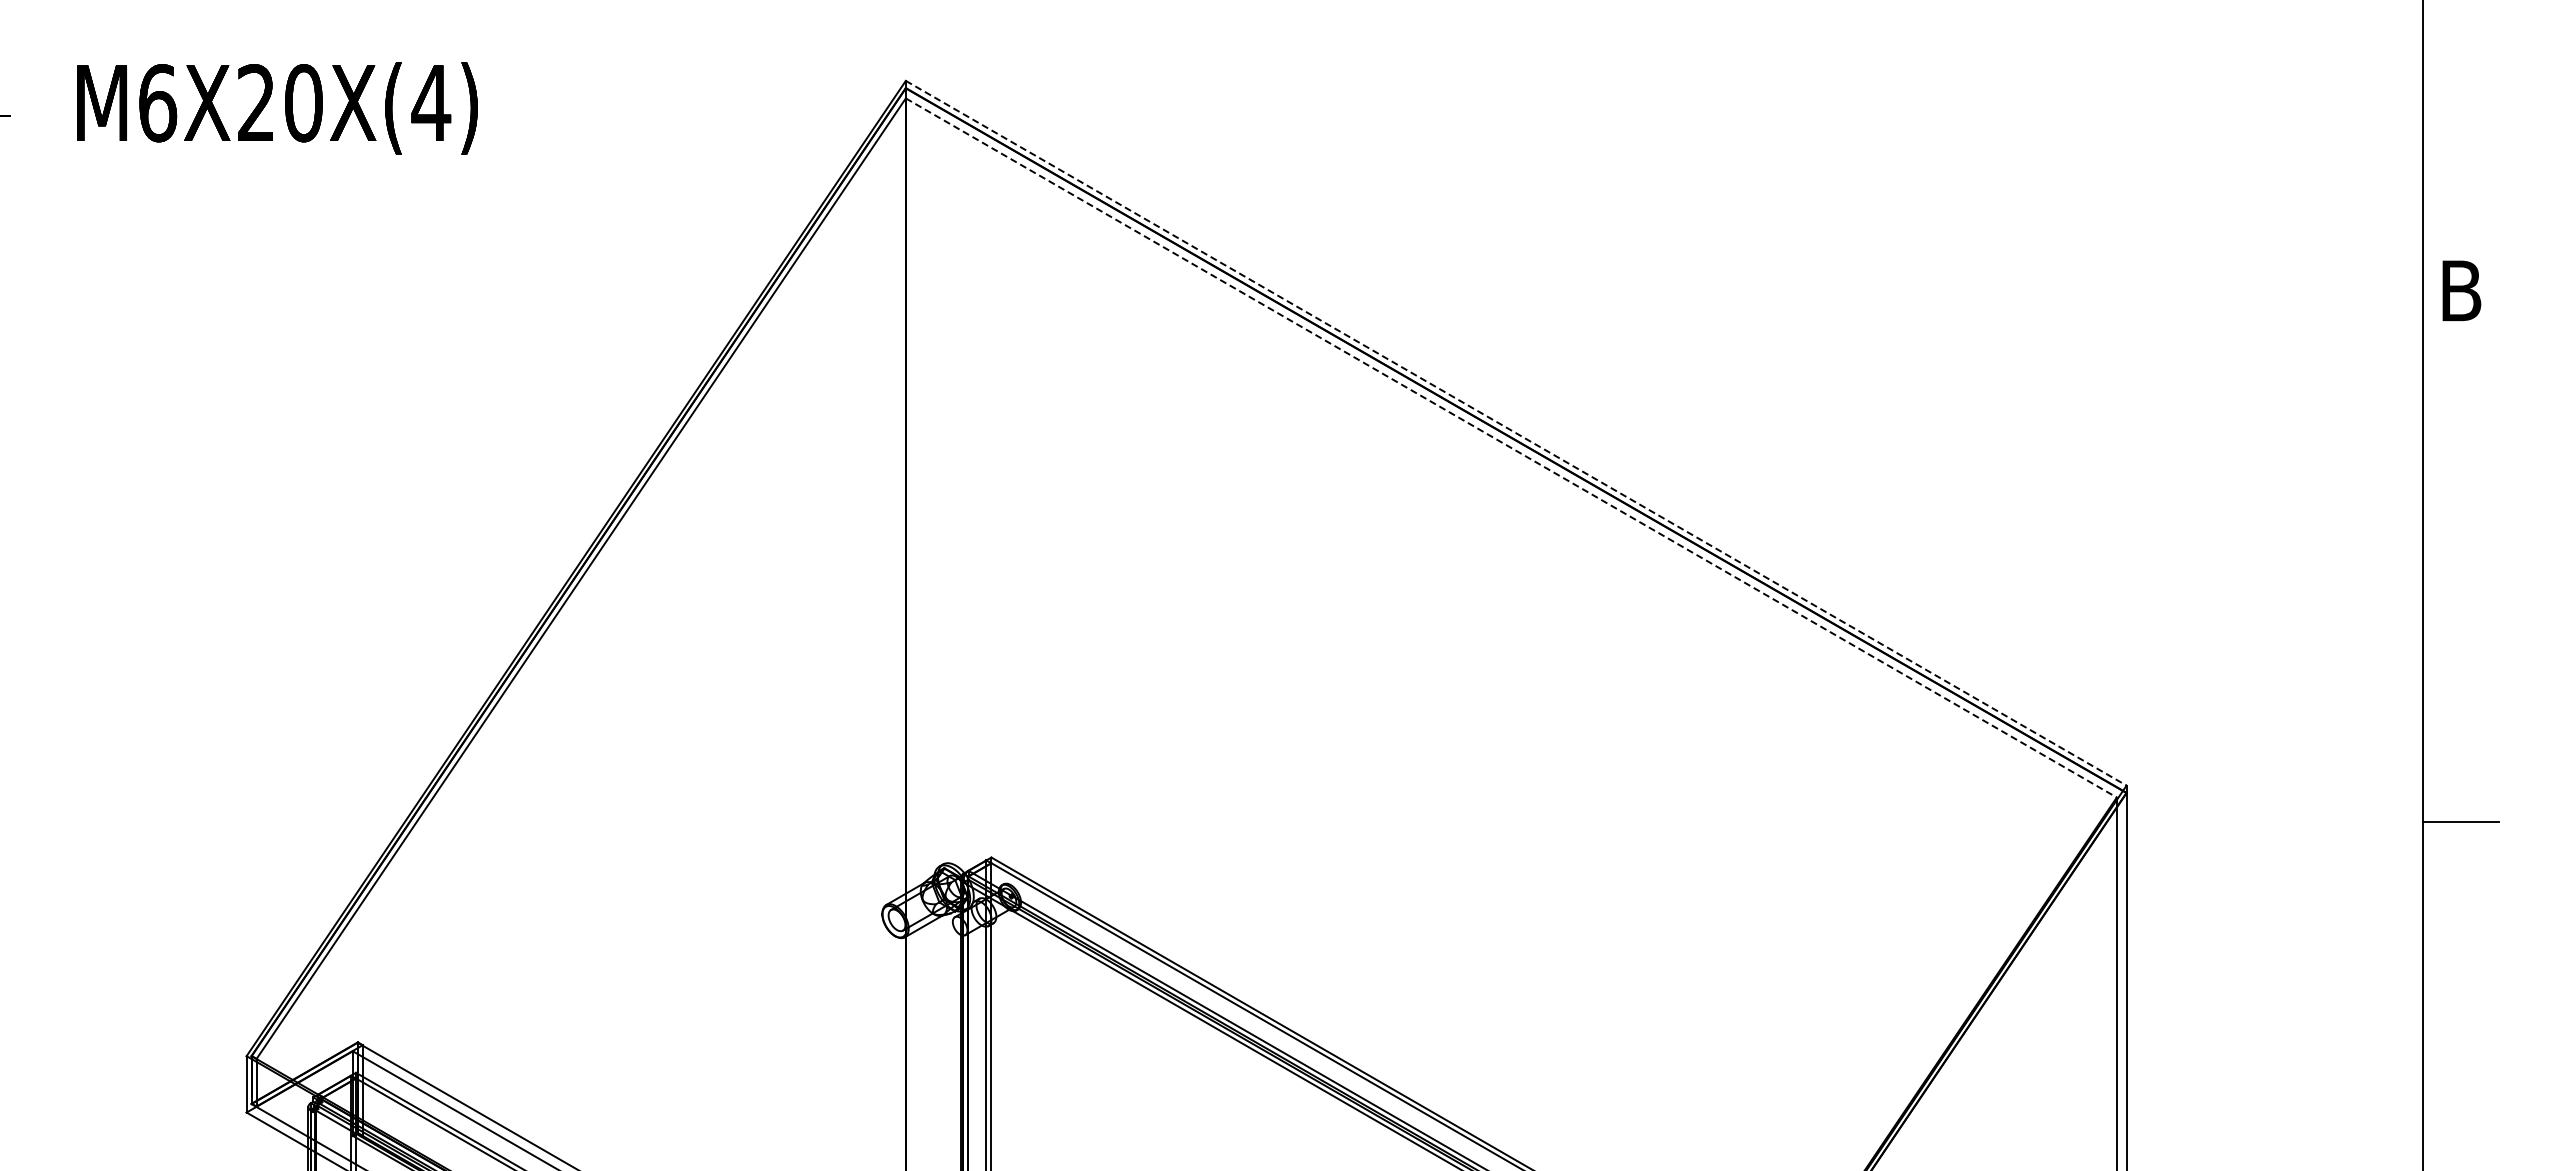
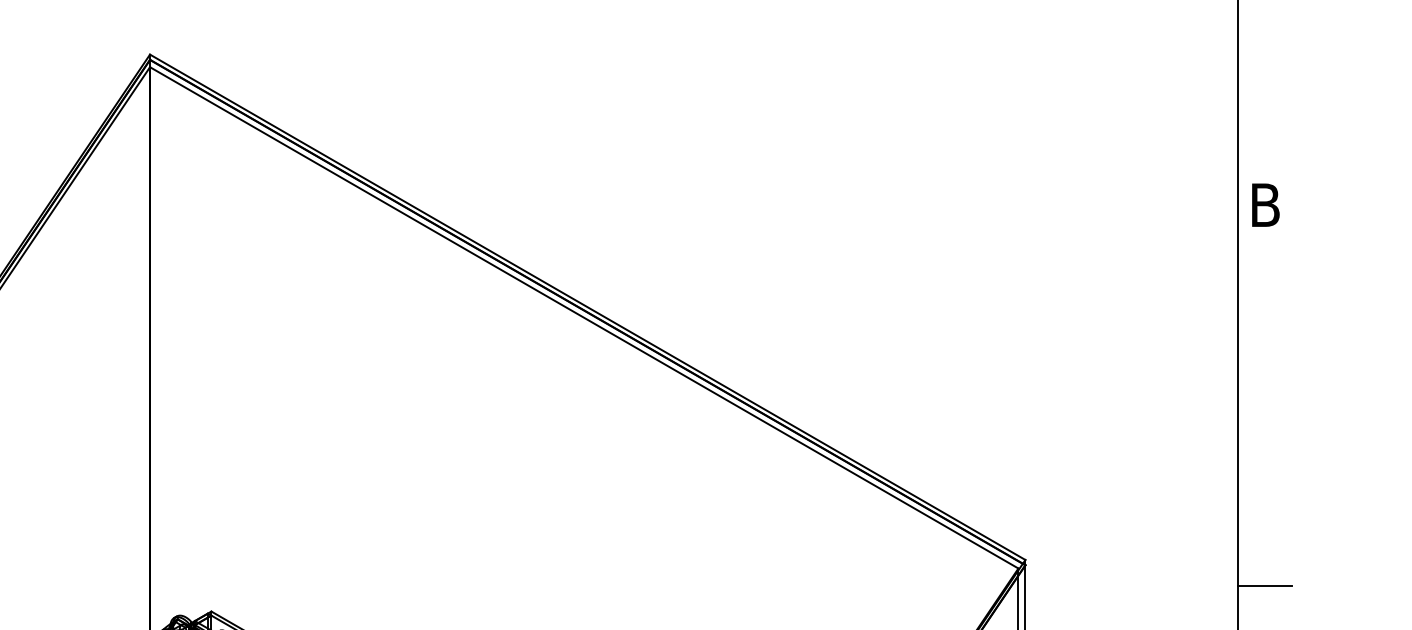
line: (1516, 433) -> (587, 307), dashed -> solid
line: (1511, 448) -> (584, 318), dashed -> solid

